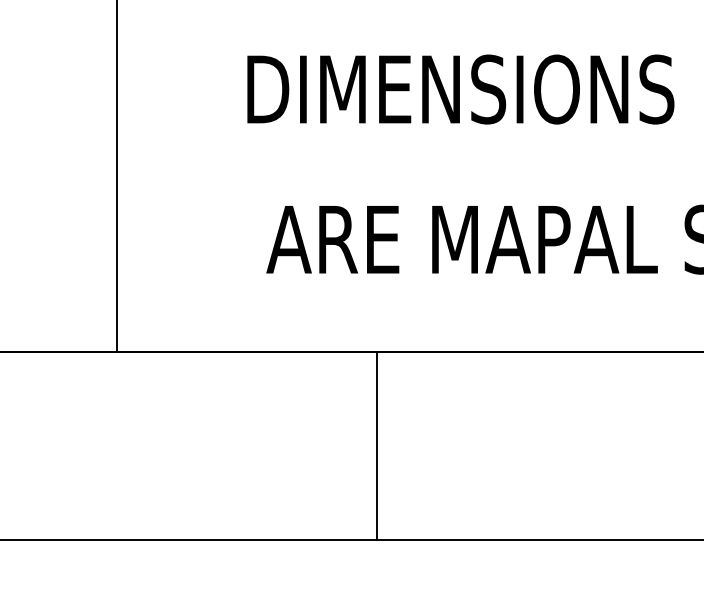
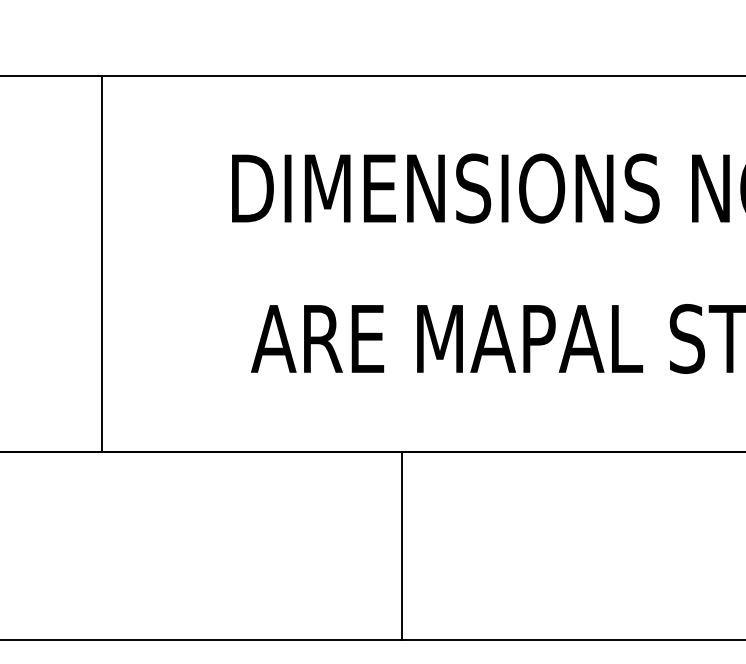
line: (377, 445) -> (402, 545), moved

